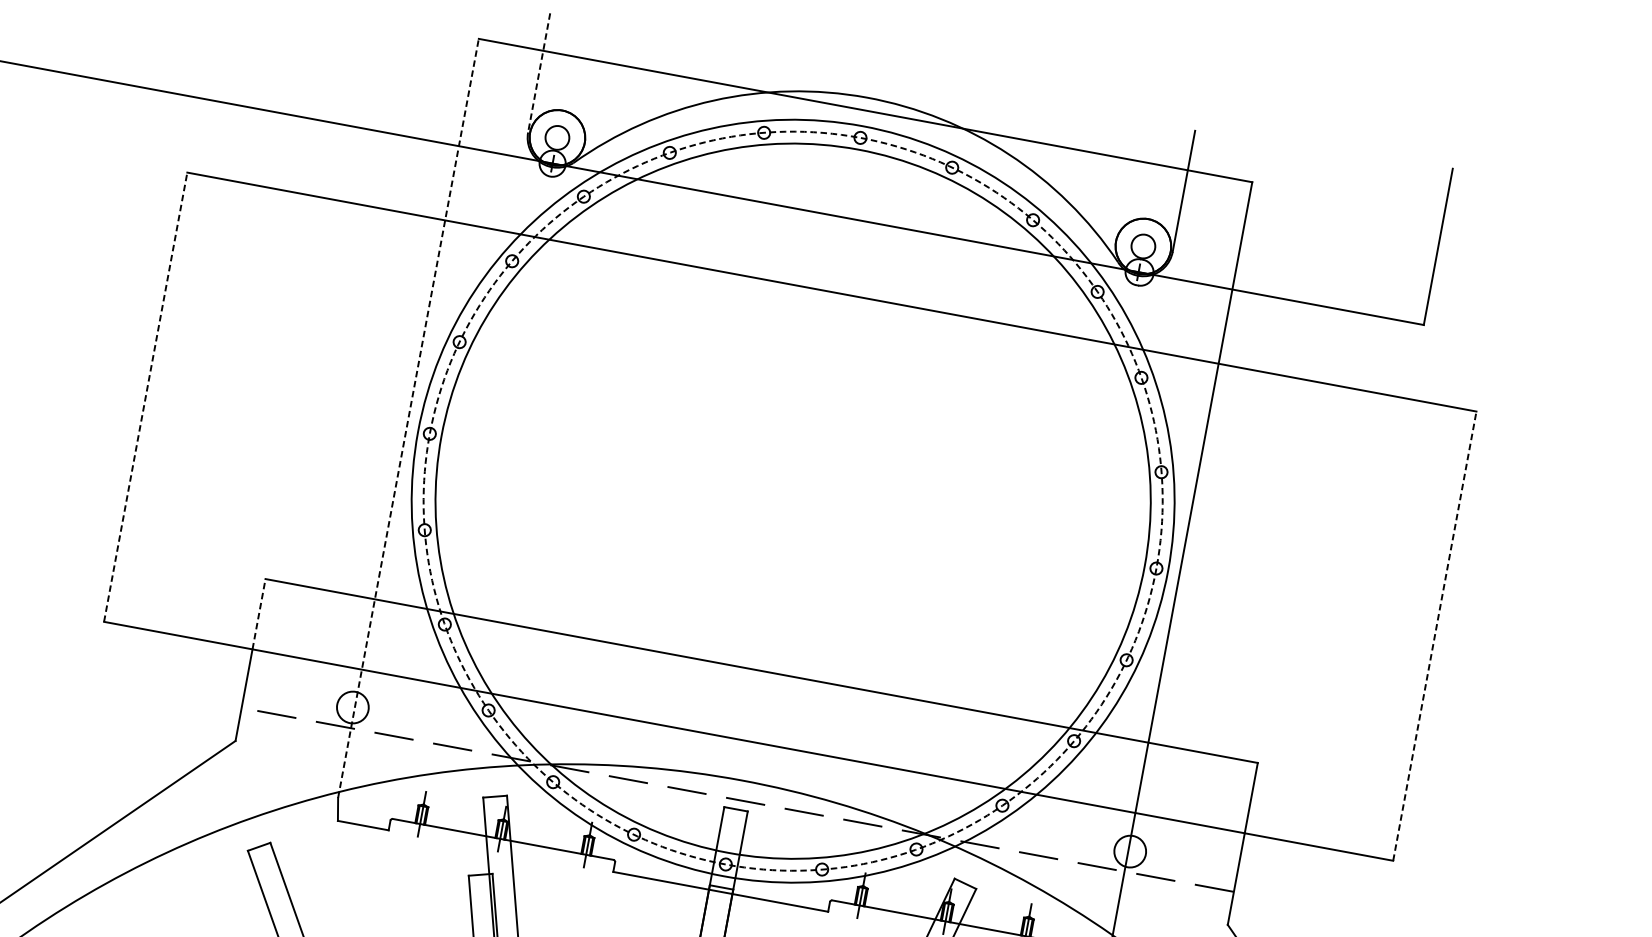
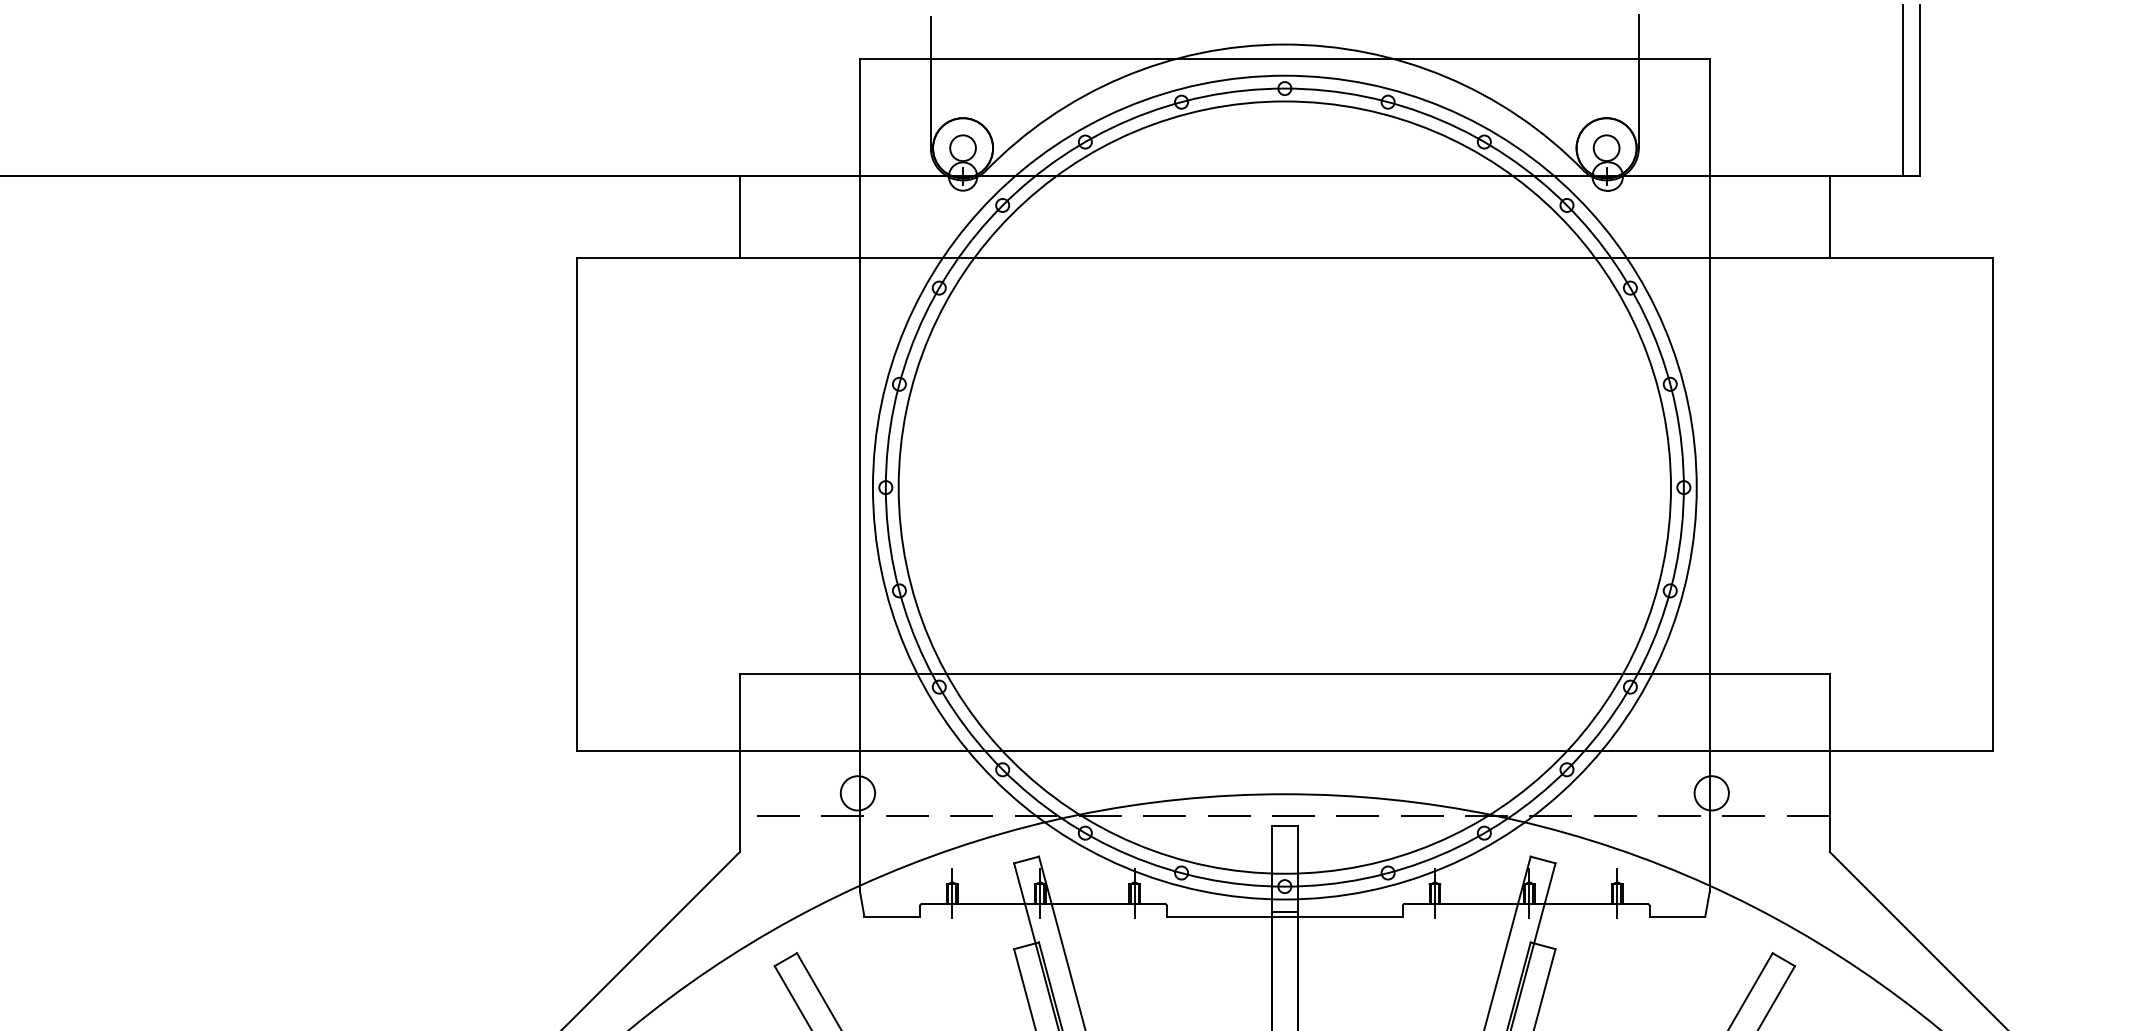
line: (538, 73) -> (930, 83), dashed -> solid
line: (342, 162) -> (739, 216), added
line: (1422, 243) -> (1902, 90), added
line: (1334, 346) -> (1829, 216), added
line: (145, 397) -> (576, 504), dashed -> solid
line: (408, 418) -> (860, 475), dashed -> solid
circle: (792, 501) -> (1284, 487), dashed -> solid
line: (258, 613) -> (739, 712), dashed -> solid
line: (1434, 635) -> (1992, 504), dashed -> solid

